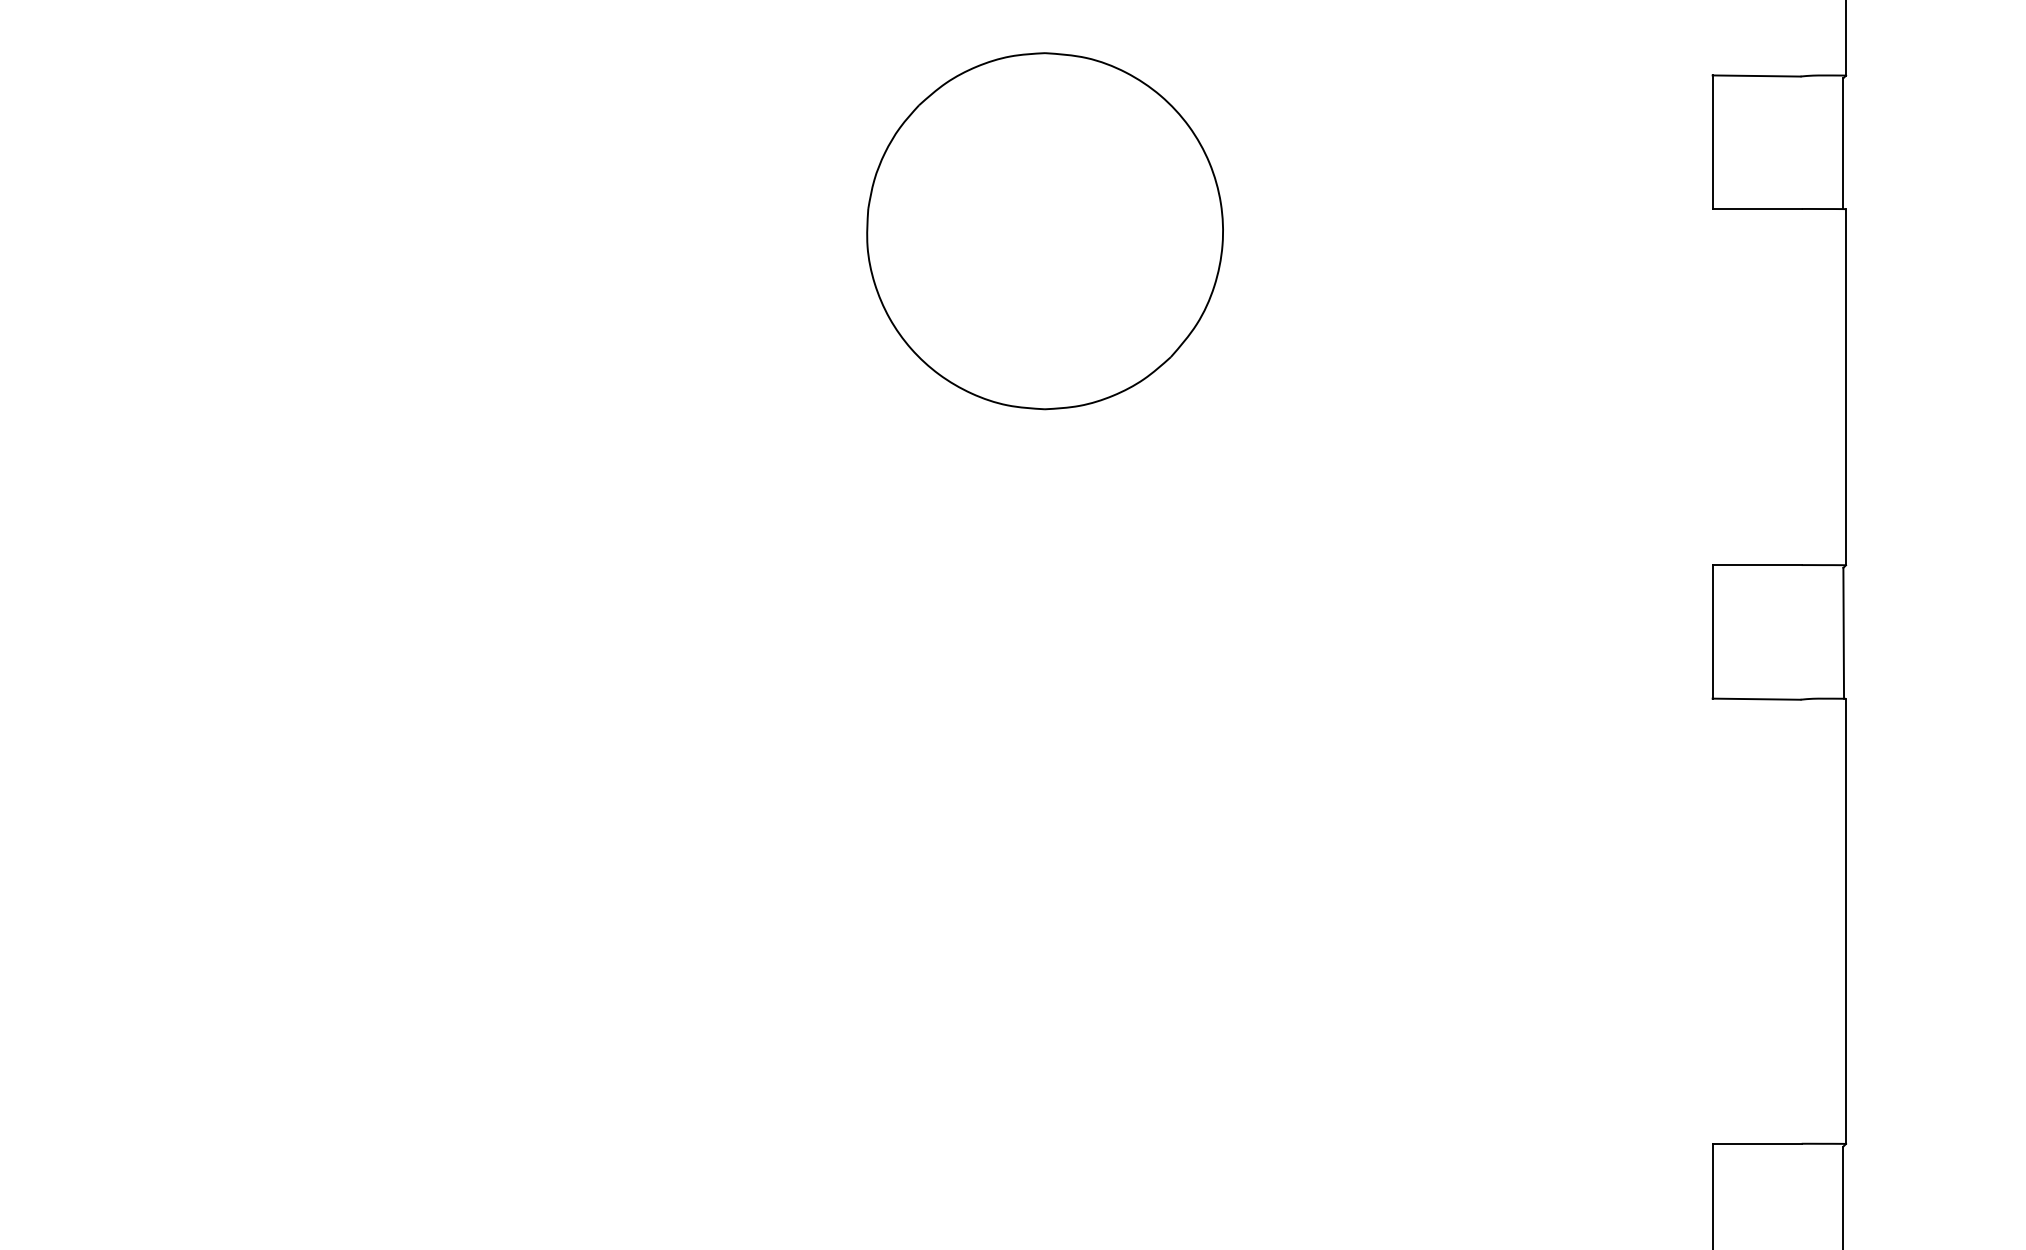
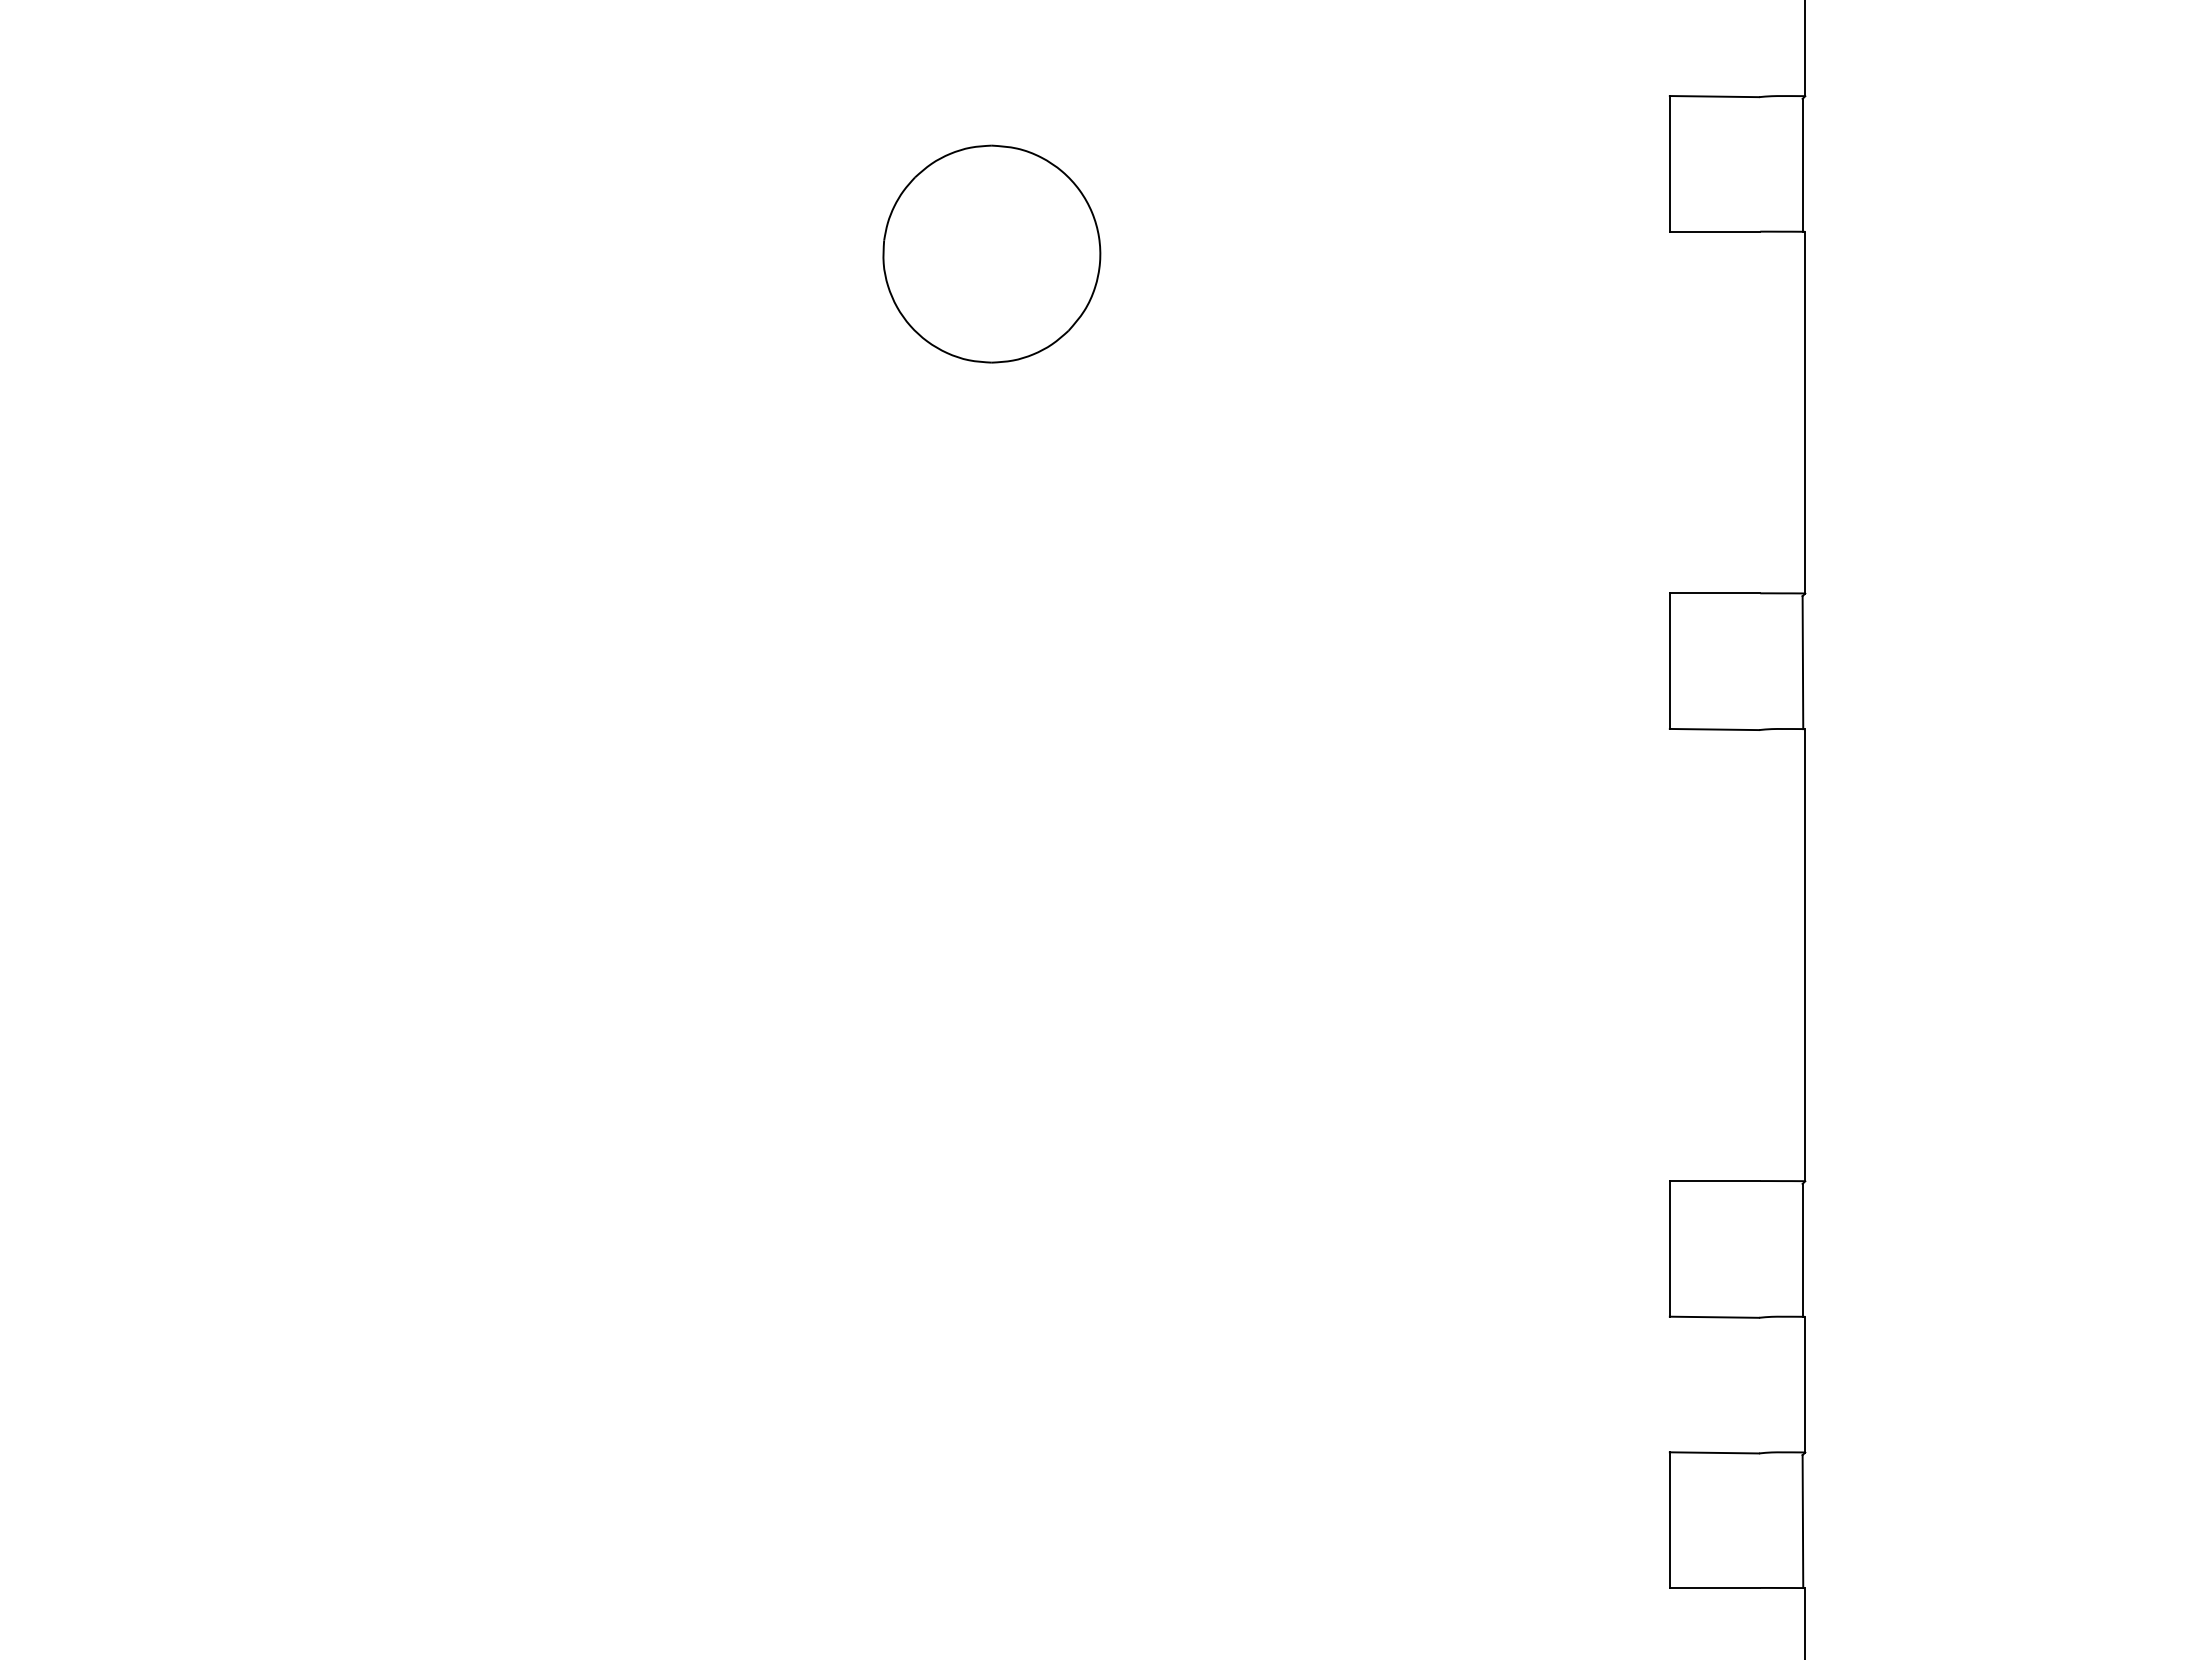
part: (1044, 230) -> (991, 253), size x0.6

